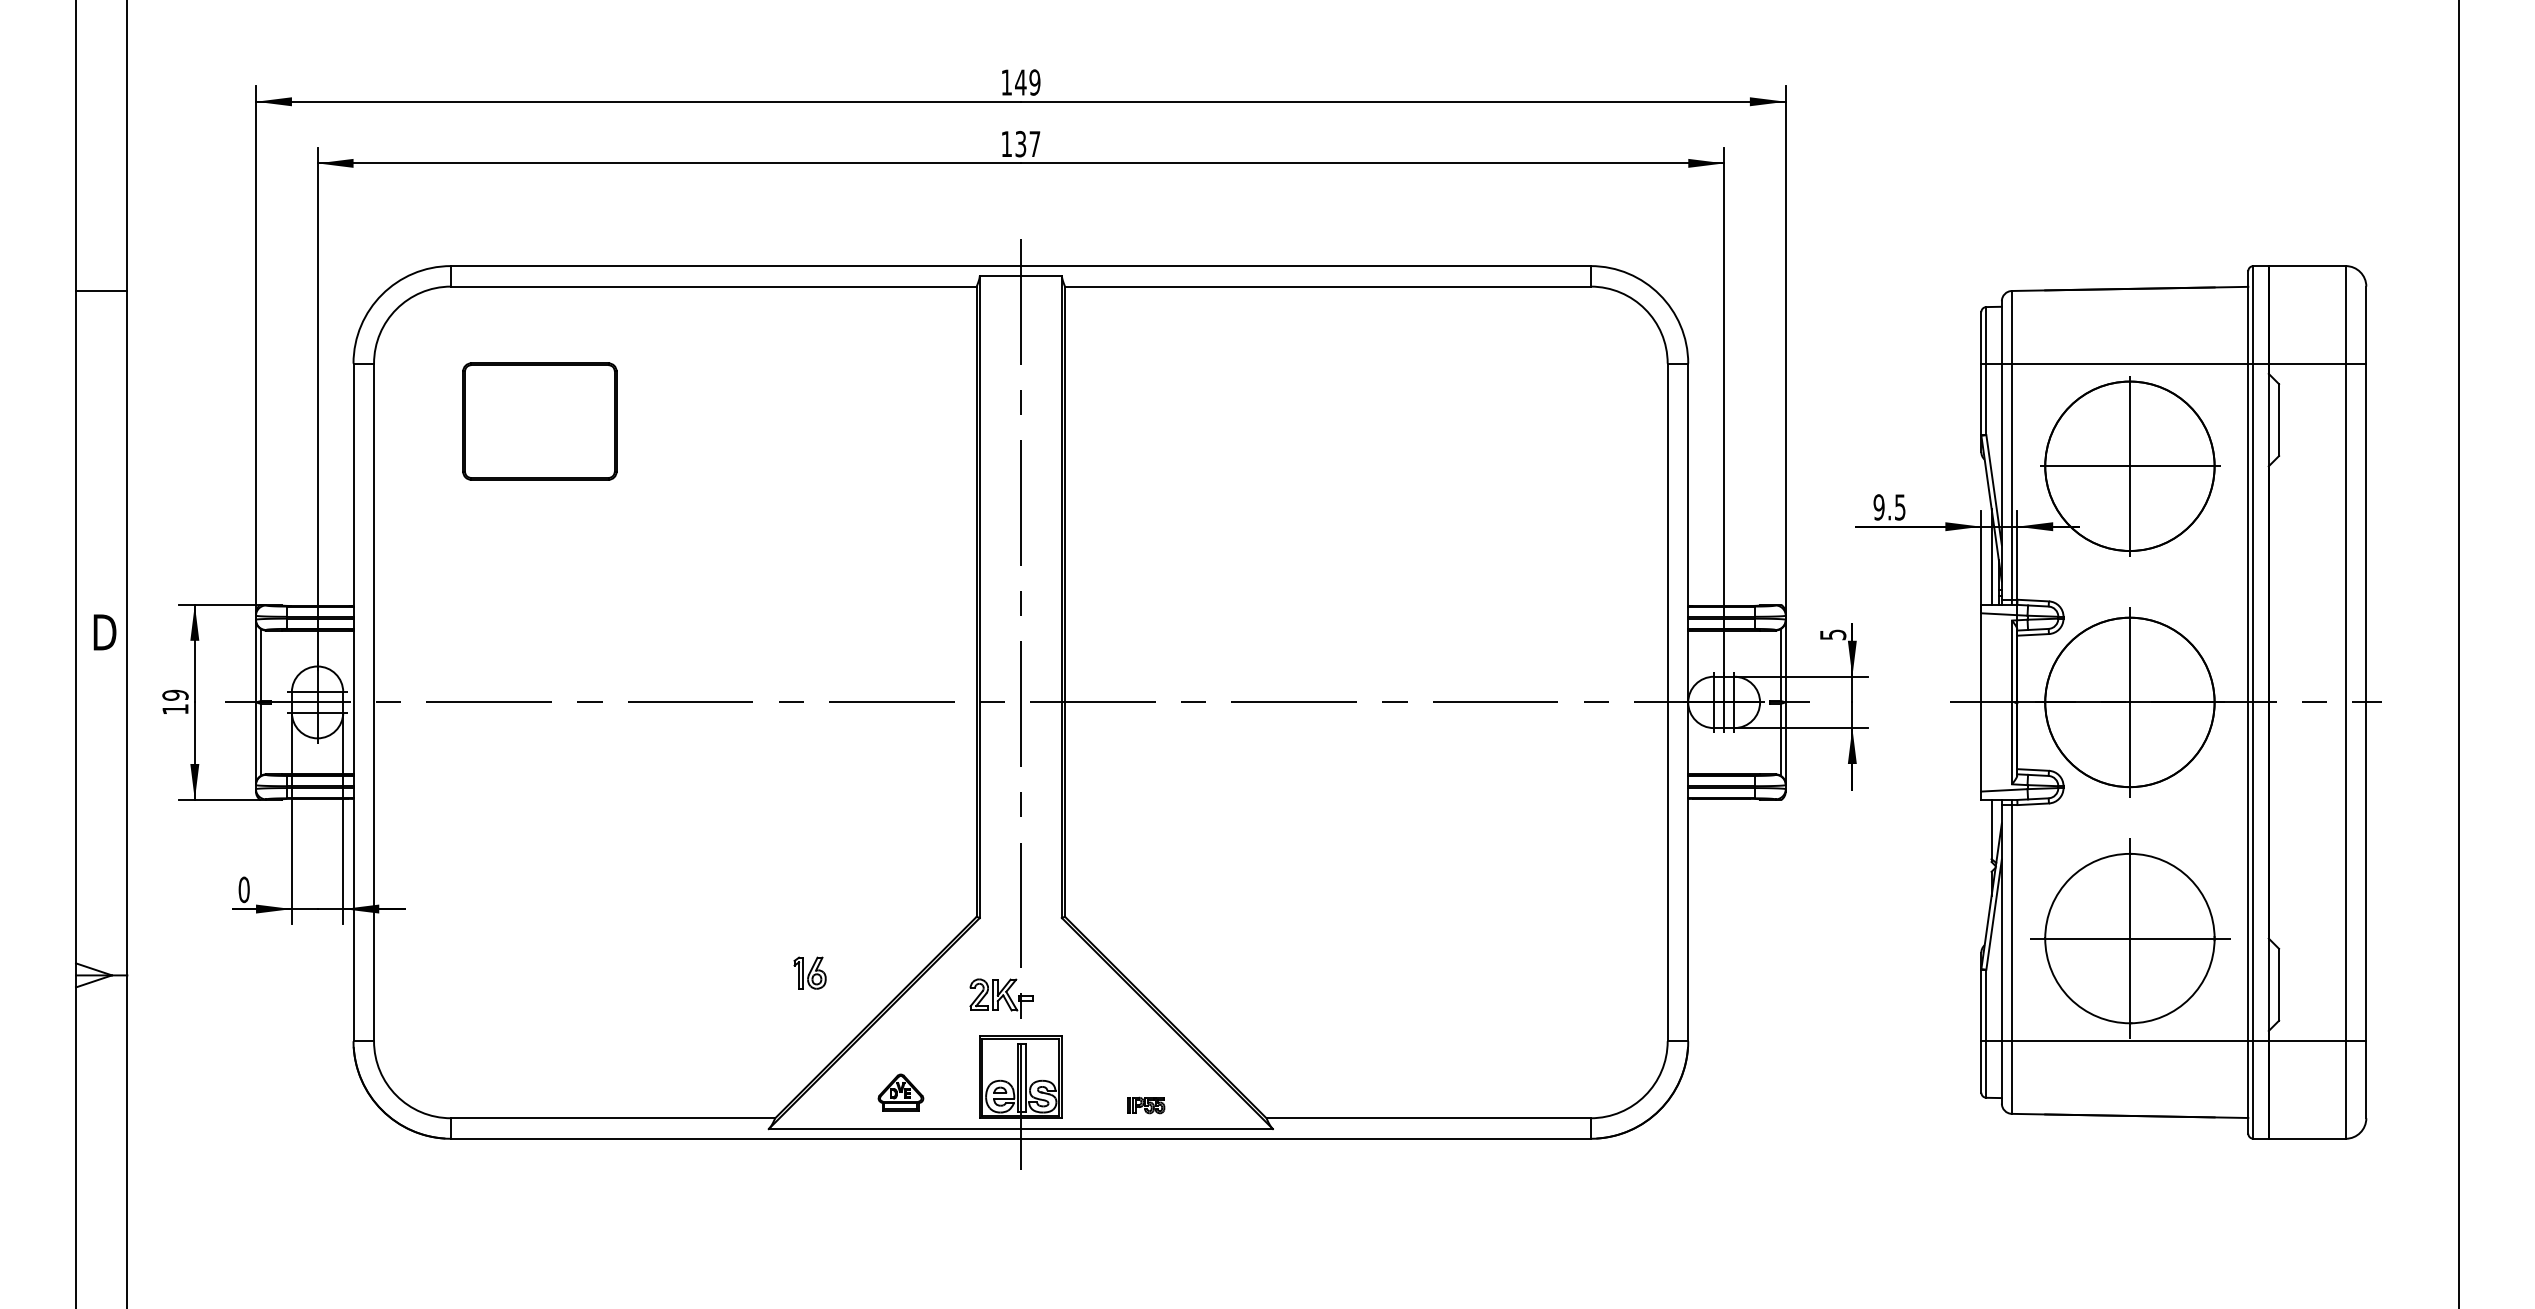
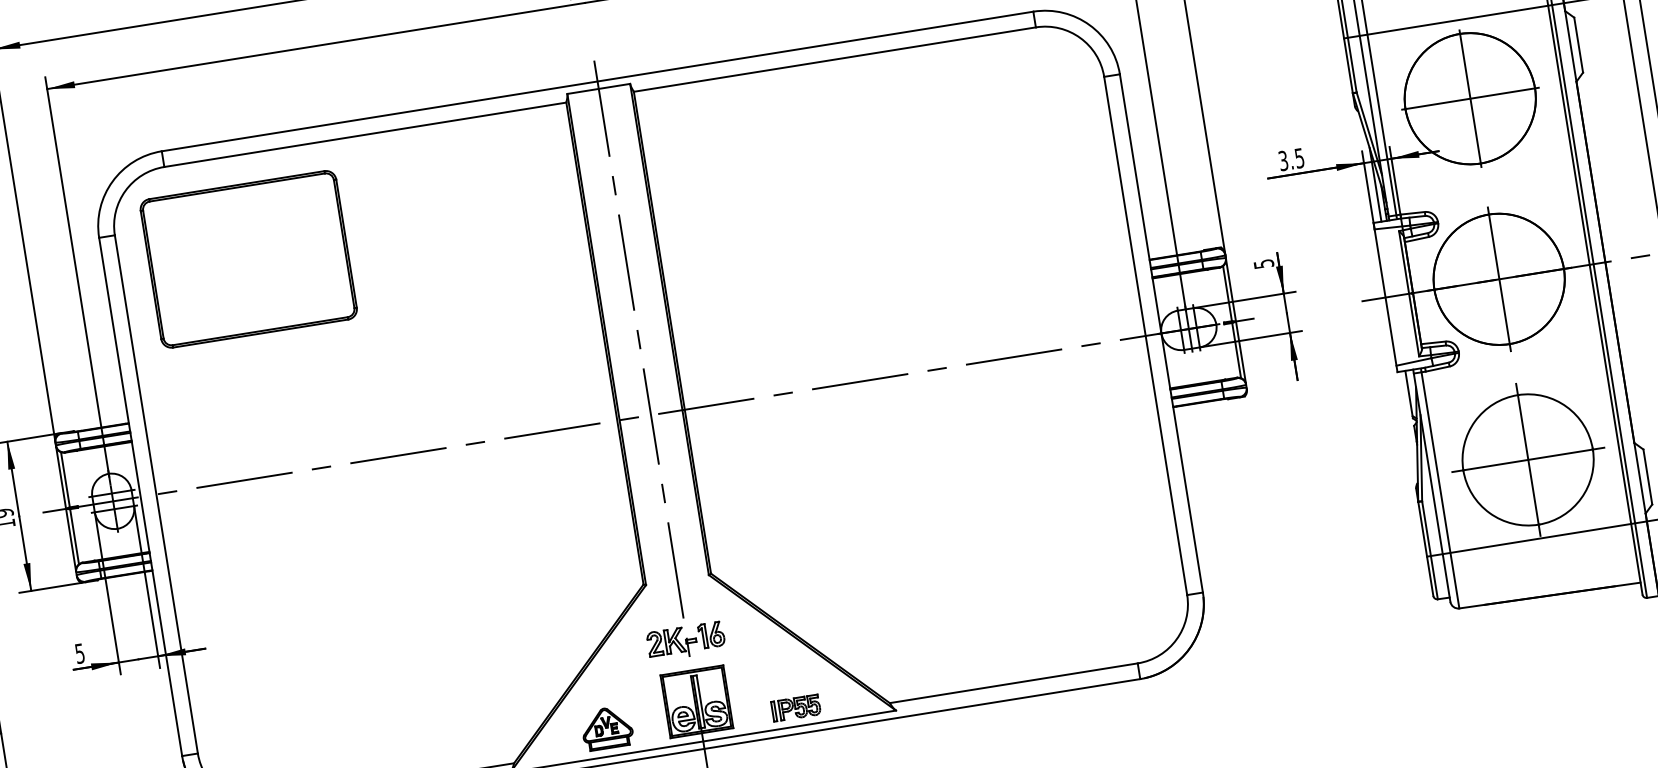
part: (539, 421) -> (248, 259), size x1.67
text: (1878, 507) -> (1283, 161), 9.5 -> 3.5
text: (243, 889) -> (79, 653), 0 -> 5
part: (809, 972) -> (711, 634), moved
part: (900, 1092) -> (606, 728), size x1.43
part: (1145, 1105) -> (795, 708), size x1.67

